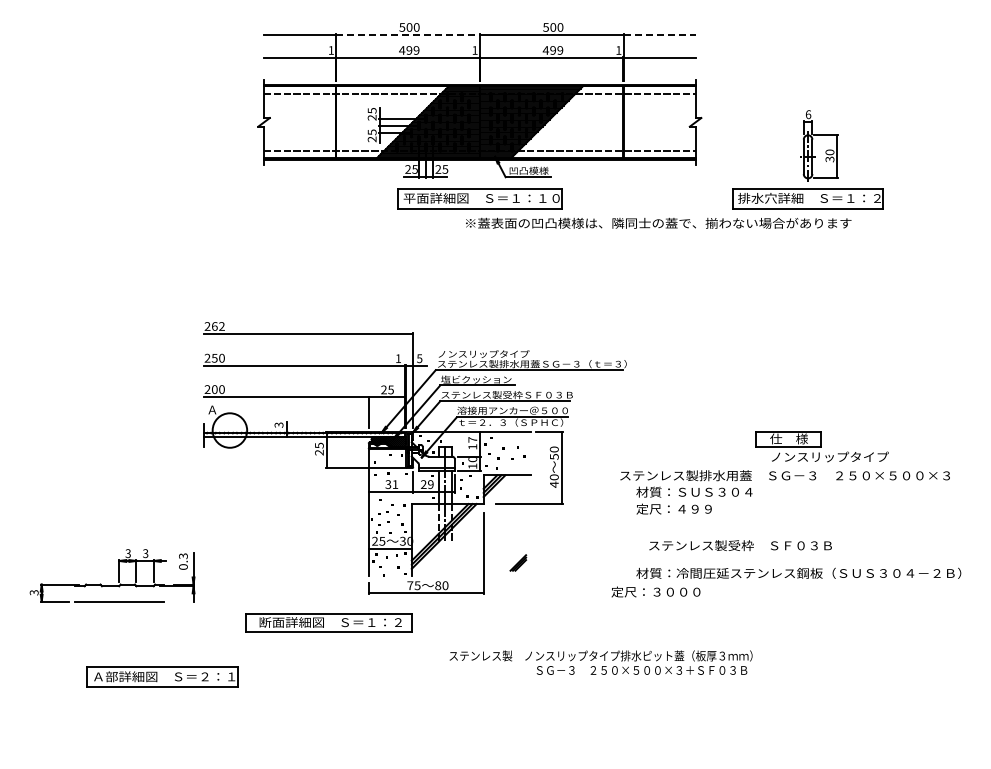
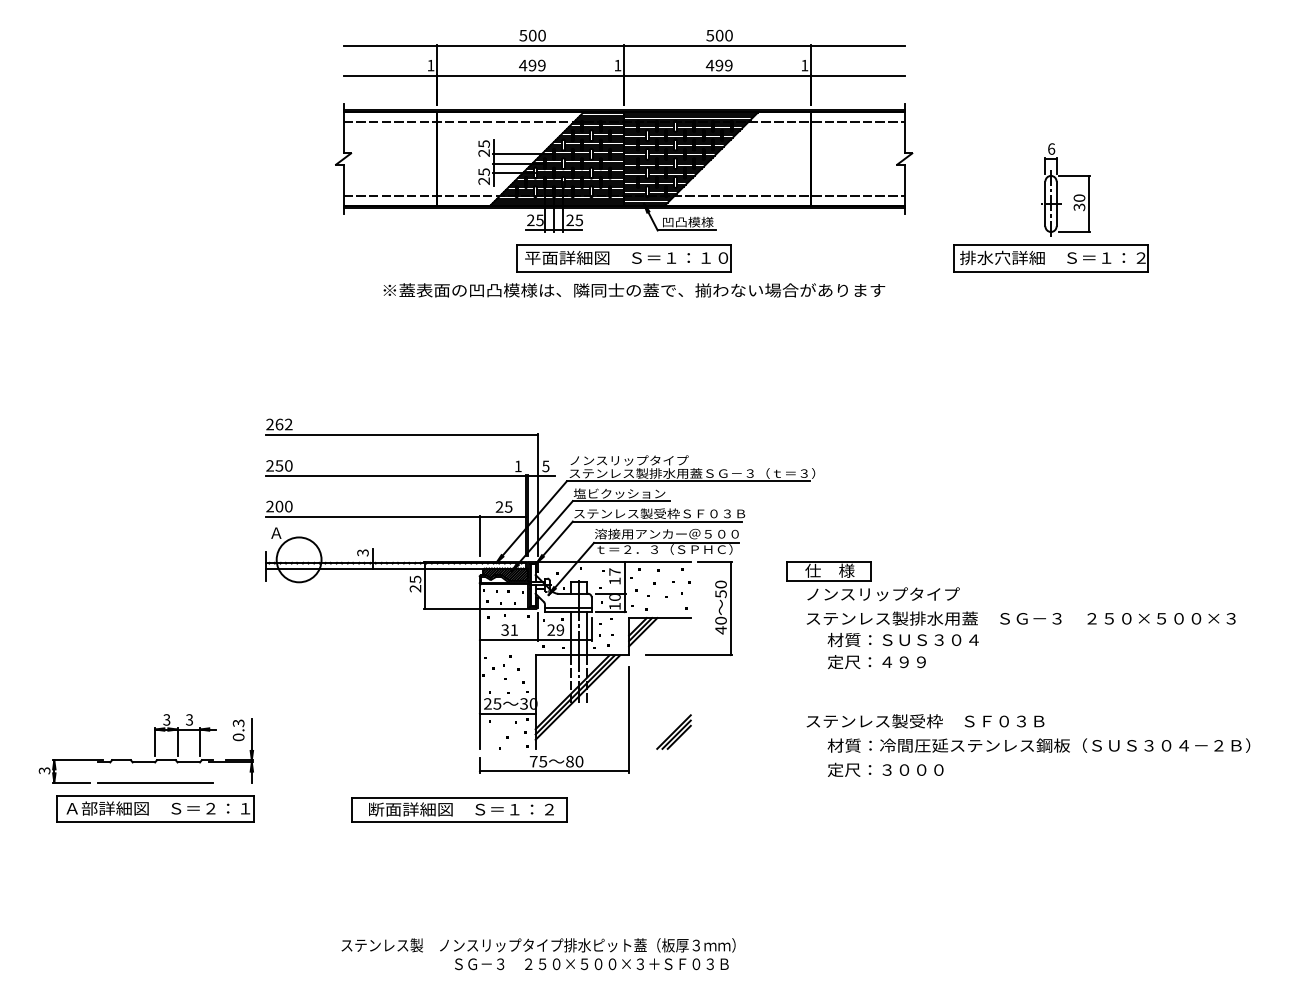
line: (408, 35) -> (531, 46), dashed -> solid
line: (659, 35) -> (857, 46), dashed -> solid
text: (658, 222) -> (634, 289), moved
part: (821, 446) -> (872, 580), moved
text: (740, 545) -> (925, 721), moved
part: (518, 562) -> (674, 731), size x1.67
text: (655, 591) -> (885, 769), moved
part: (328, 622) -> (458, 809), moved
text: (600, 662) -> (537, 953), moved
part: (162, 676) -> (155, 808), moved

